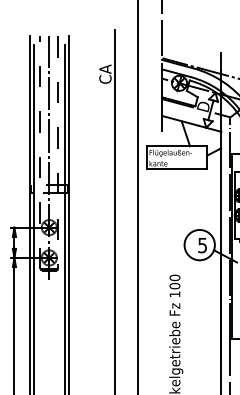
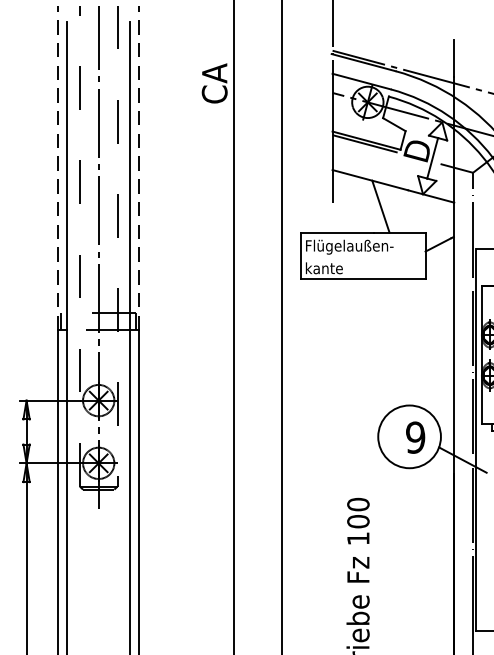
line: (29, 114) -> (57, 166), solid -> dashed
line: (69, 114) -> (140, 166), solid -> dashed
text: (202, 245) -> (415, 437), 5 -> 9

